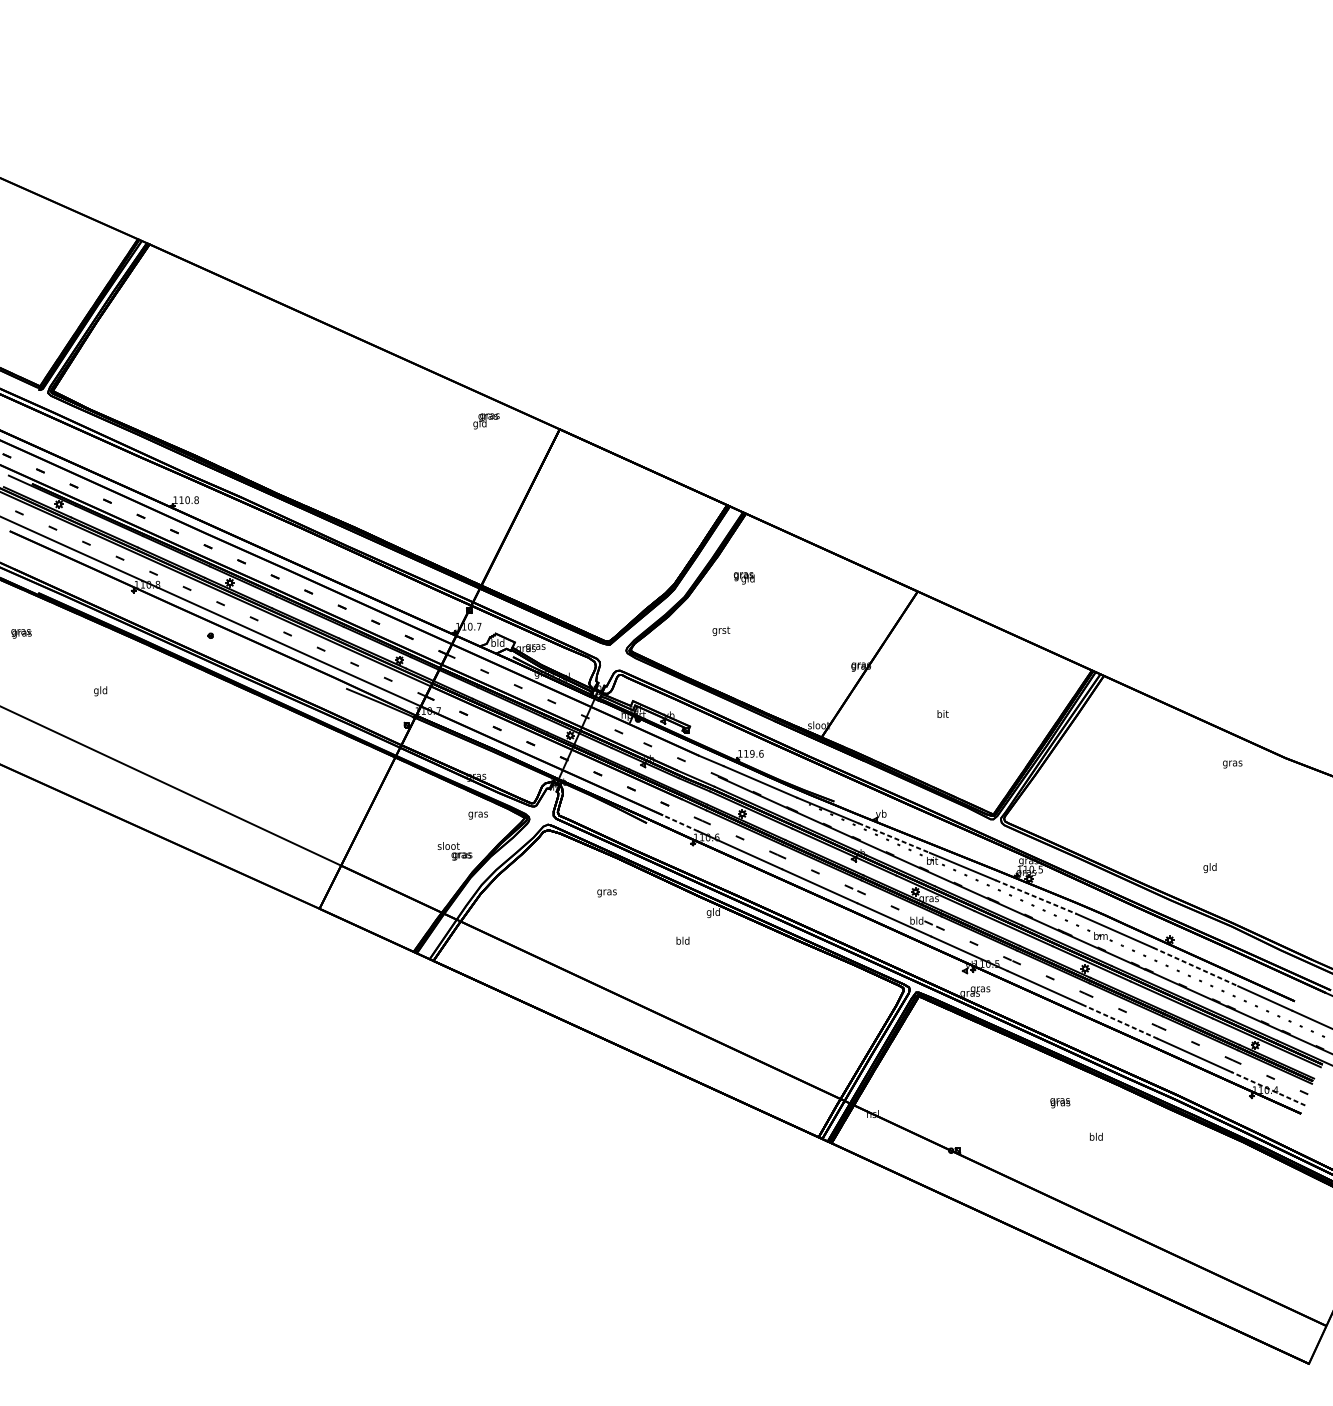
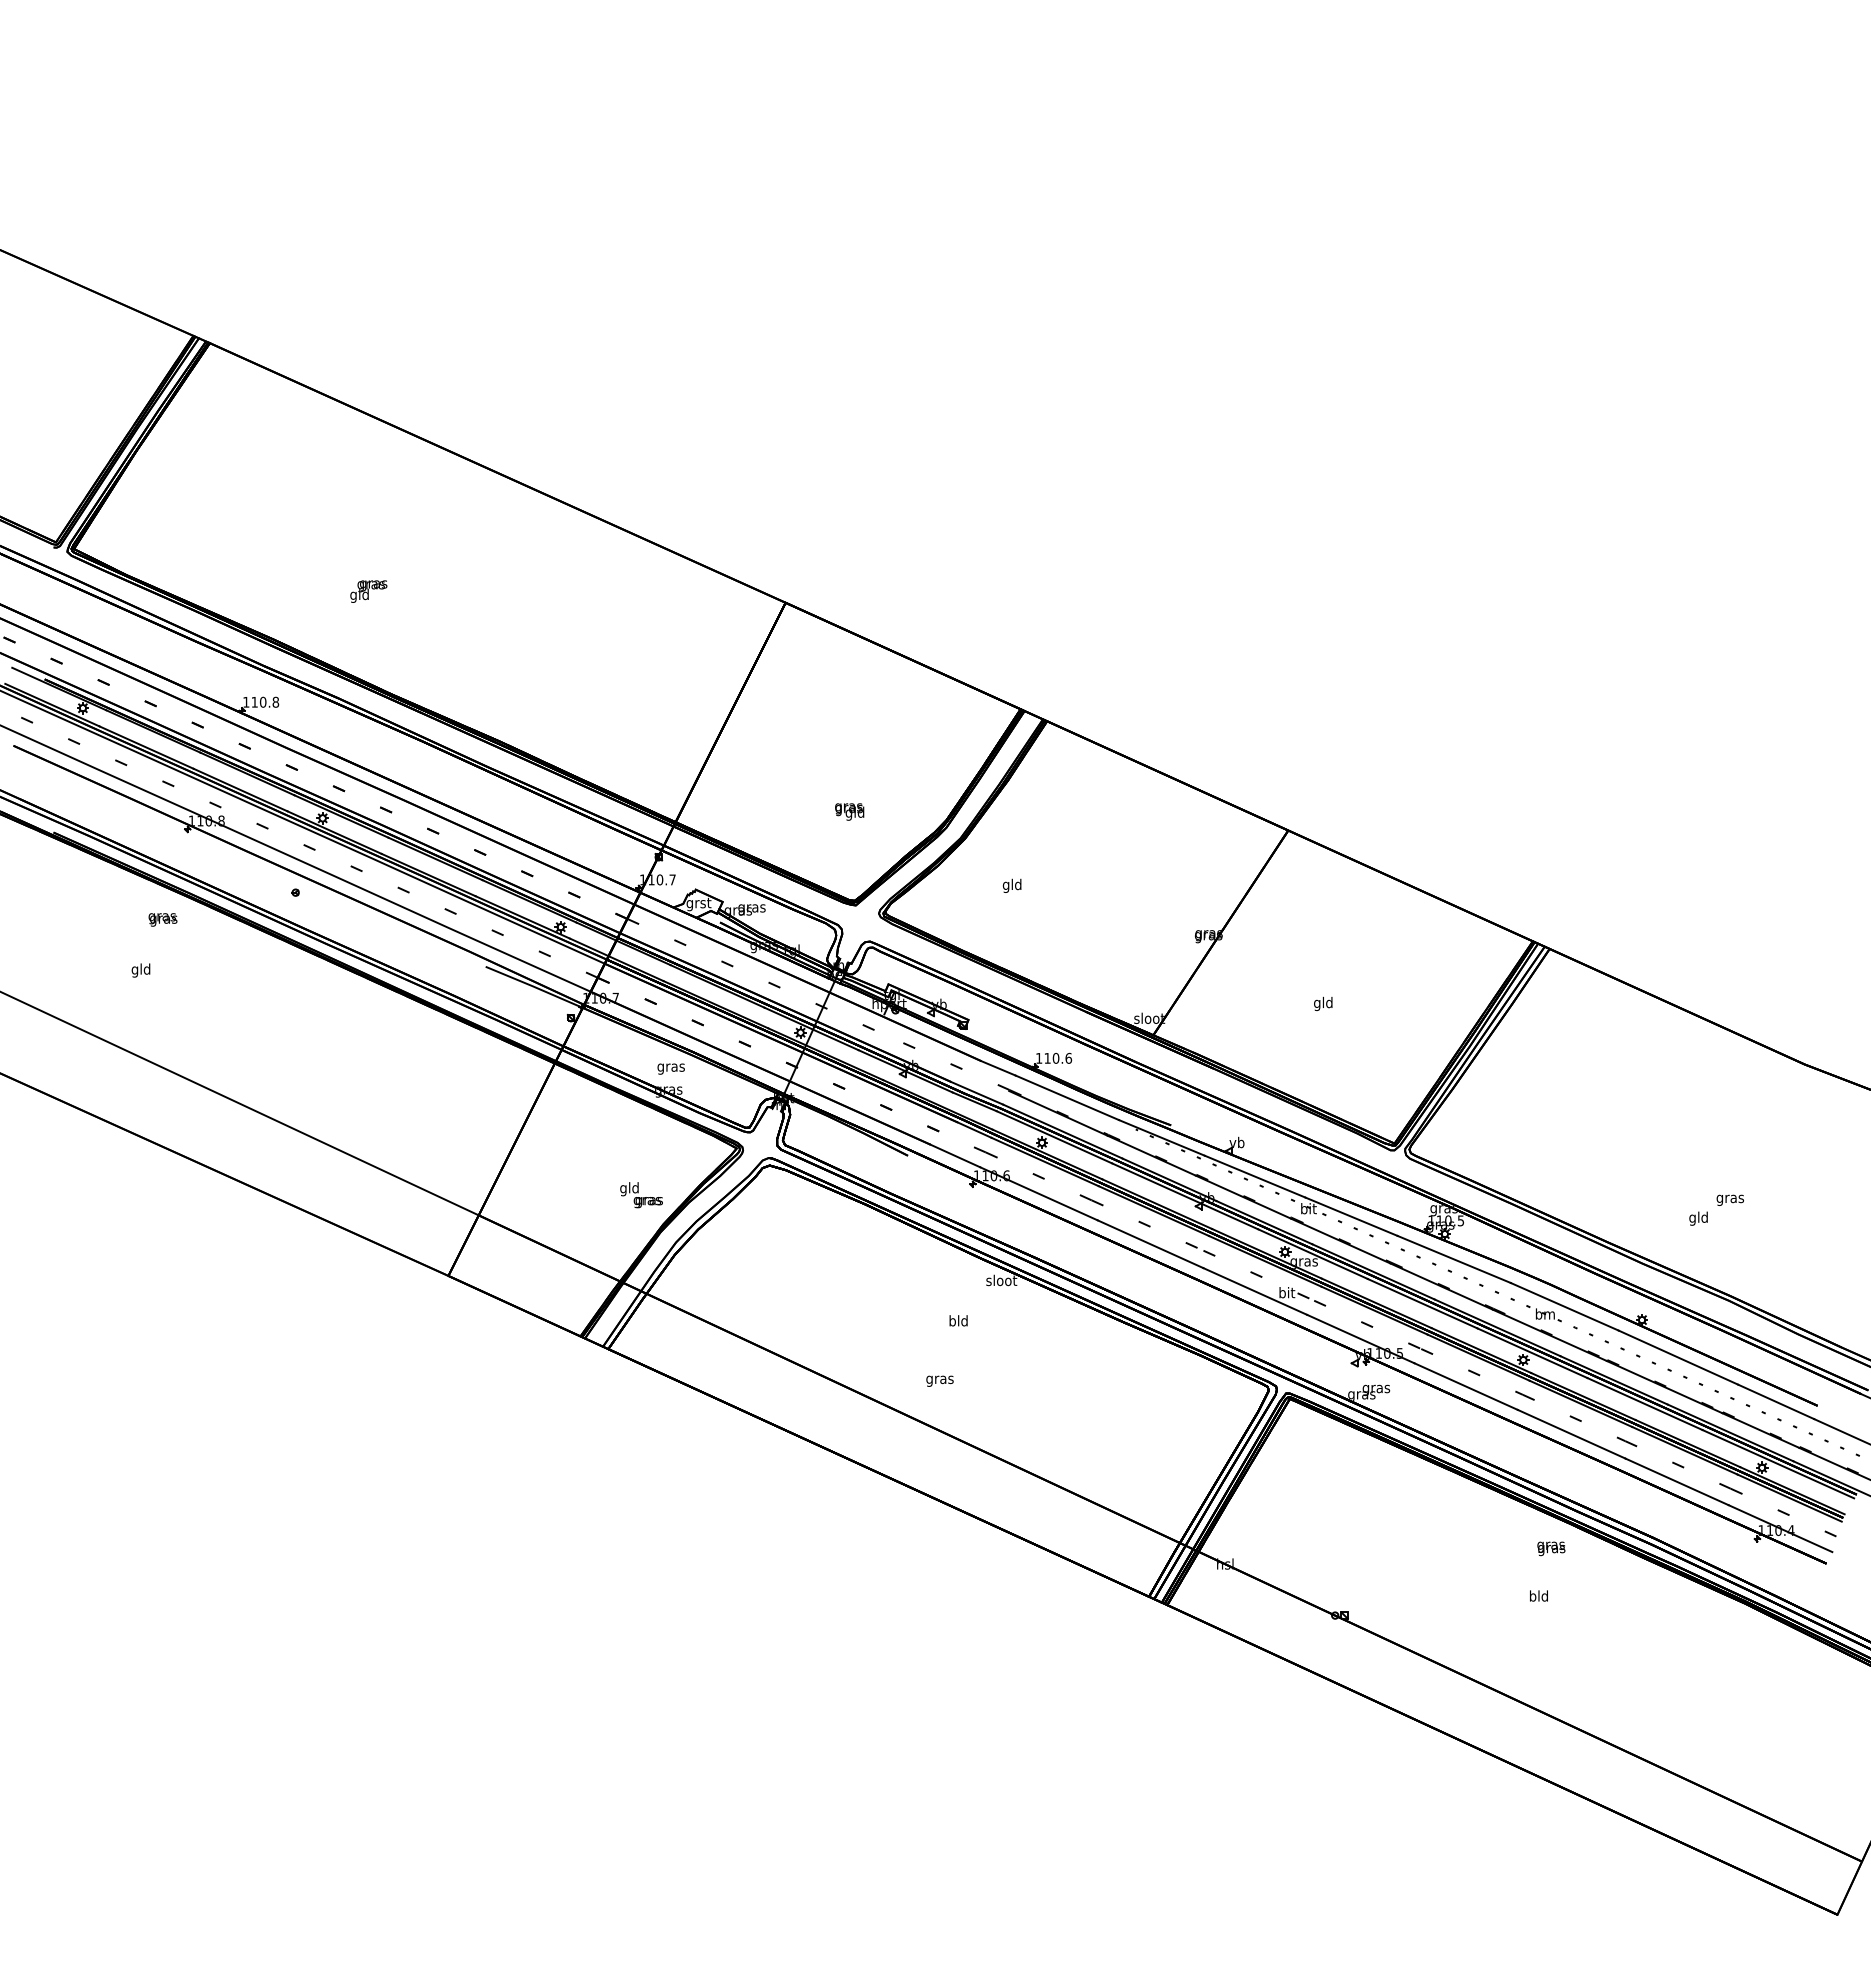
text: (486, 421) -> (368, 591), moved
text: (744, 577) -> (849, 811), moved
text: (721, 630) -> (1012, 885), grst -> gld
text: (21, 633) -> (162, 919), moved
text: (497, 644) -> (698, 904), bld -> grst
text: (942, 714) -> (1323, 1003), bit -> gld
text: (751, 753) -> (1055, 1058), 119.6 -> 110.6
text: (1232, 763) -> (1729, 1199), moved
text: (477, 815) -> (670, 1068), moved
line: (680, 823) -> (954, 1155), dashed -> solid
line: (894, 837) -> (1255, 1176), dashed -> solid
text: (448, 847) -> (629, 1189), sloot -> gld
text: (606, 892) -> (939, 1380), moved
line: (1036, 897) -> (1454, 1259), dashed -> solid
text: (713, 912) -> (1001, 1281), gld -> sloot
text: (916, 920) -> (1286, 1292), bld -> bit
line: (1195, 966) -> (1678, 1357), dashed -> solid
line: (1119, 1021) -> (1571, 1434), dashed -> solid
line: (1268, 1088) -> (1780, 1528), dashed -> solid
text: (1060, 1102) -> (1551, 1548), moved

